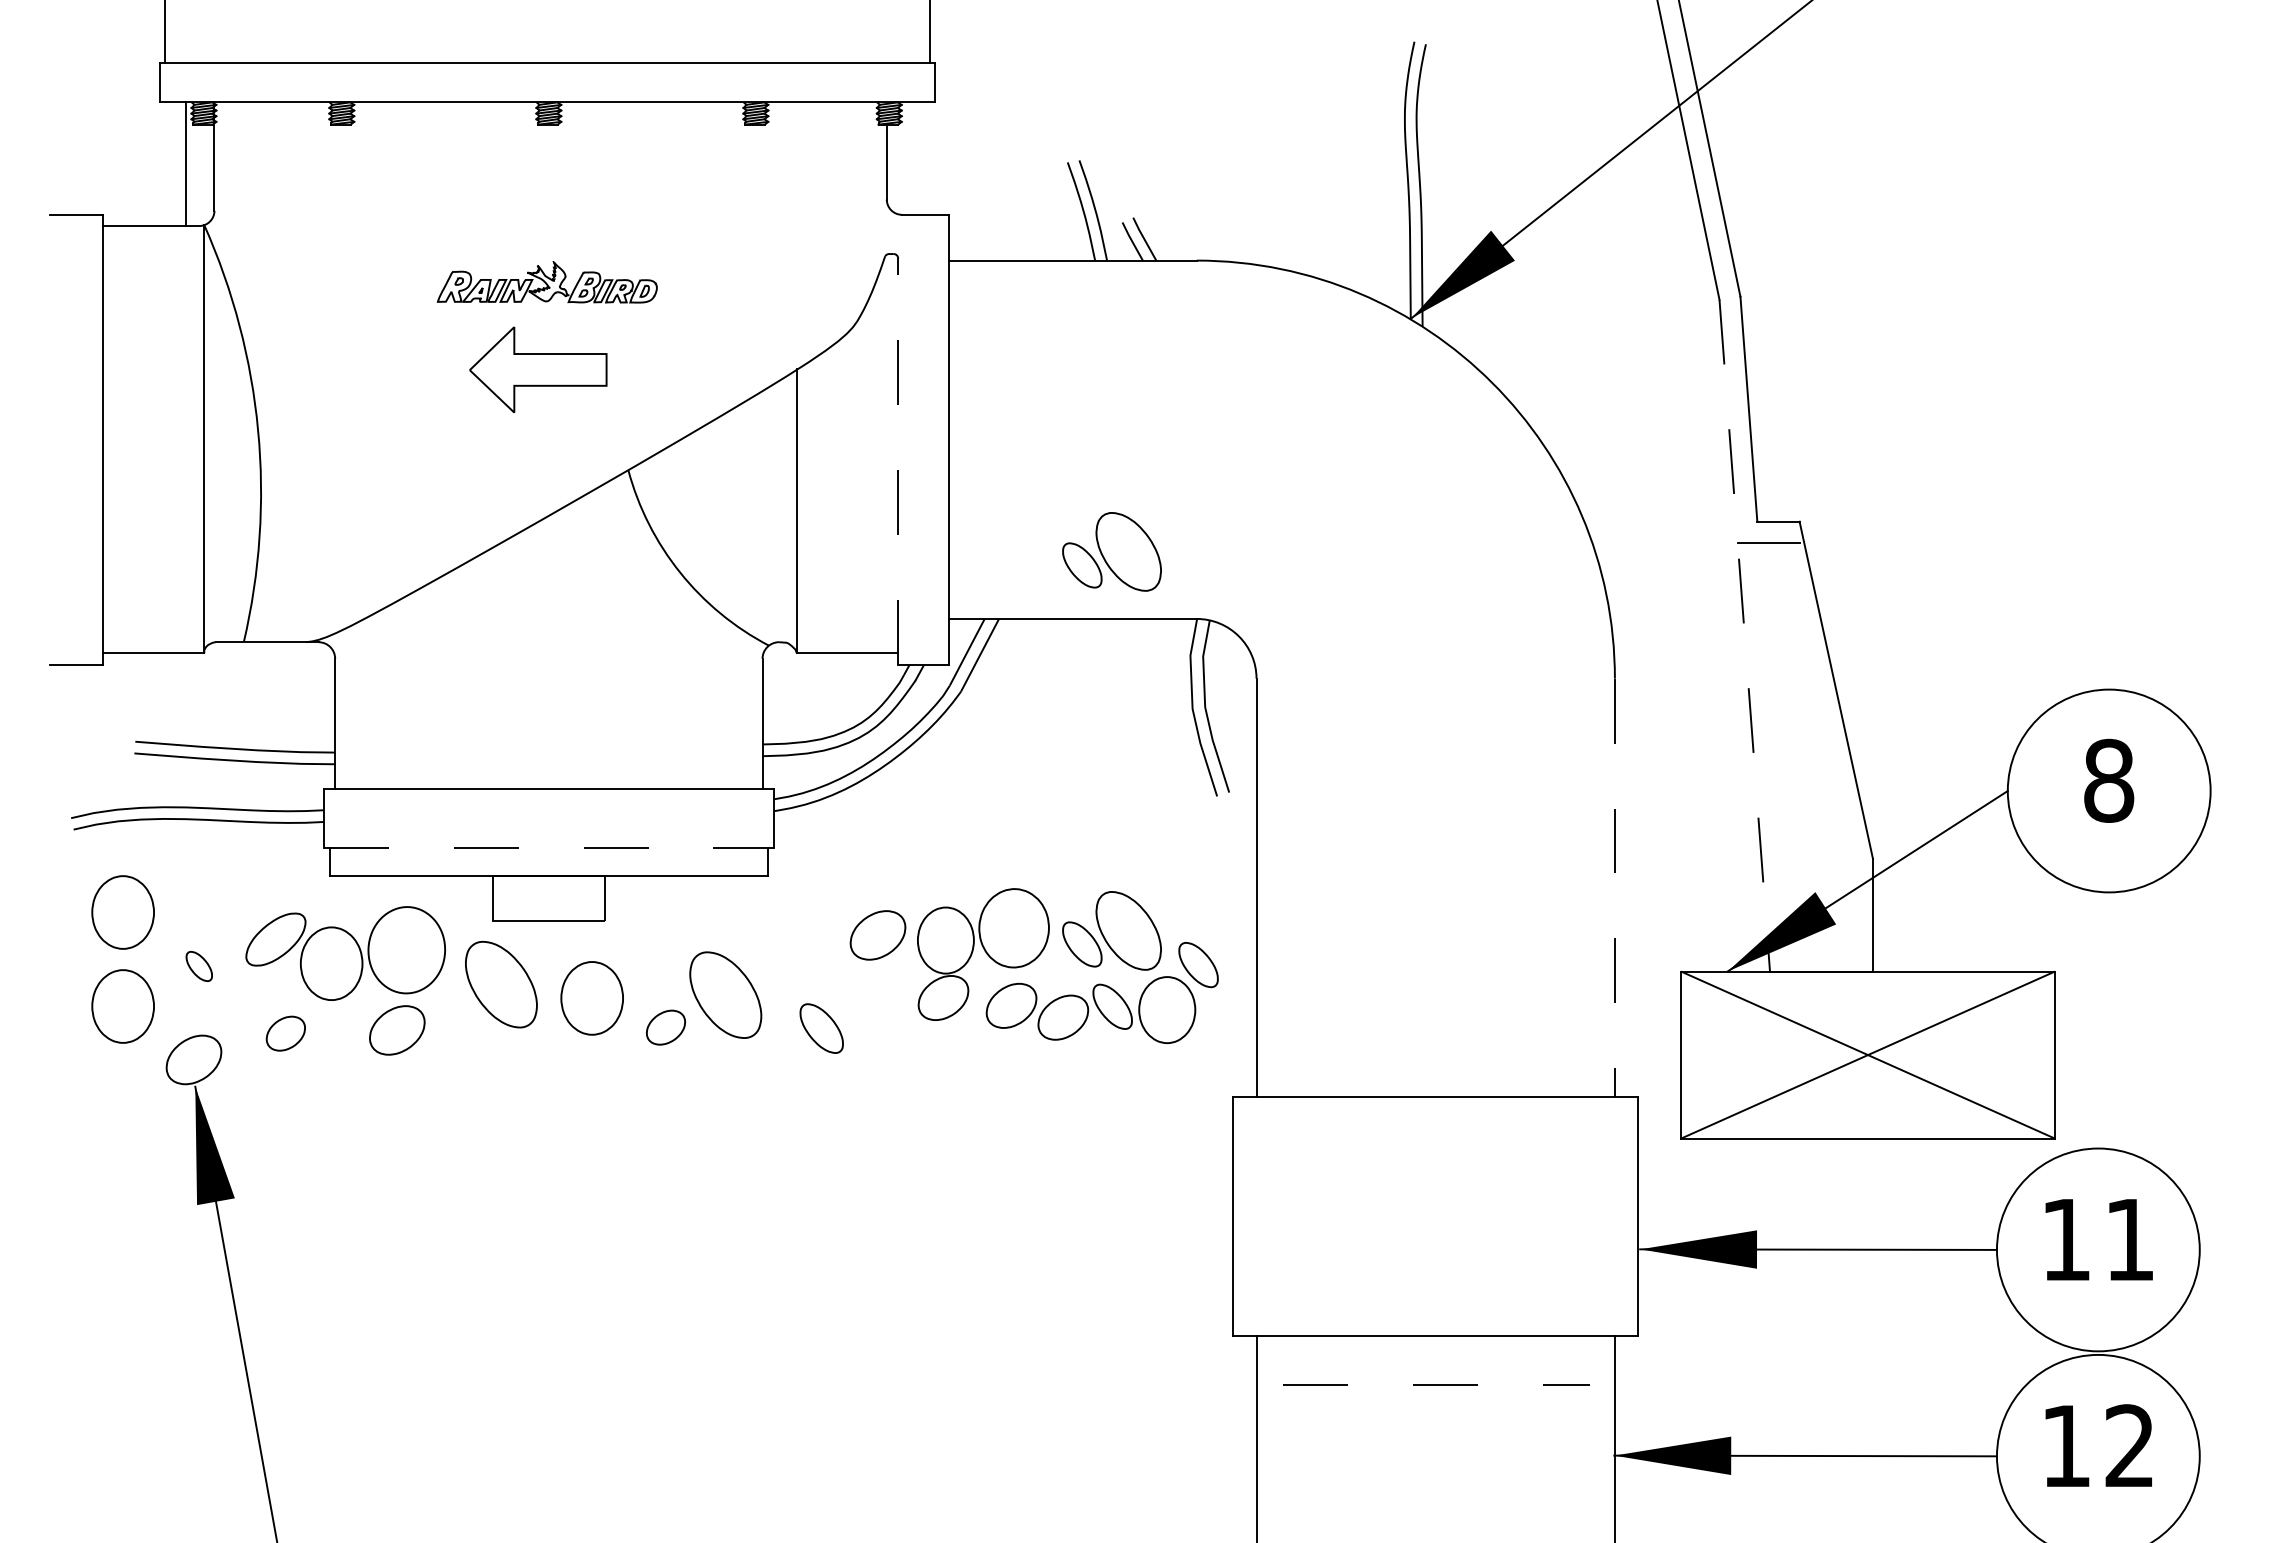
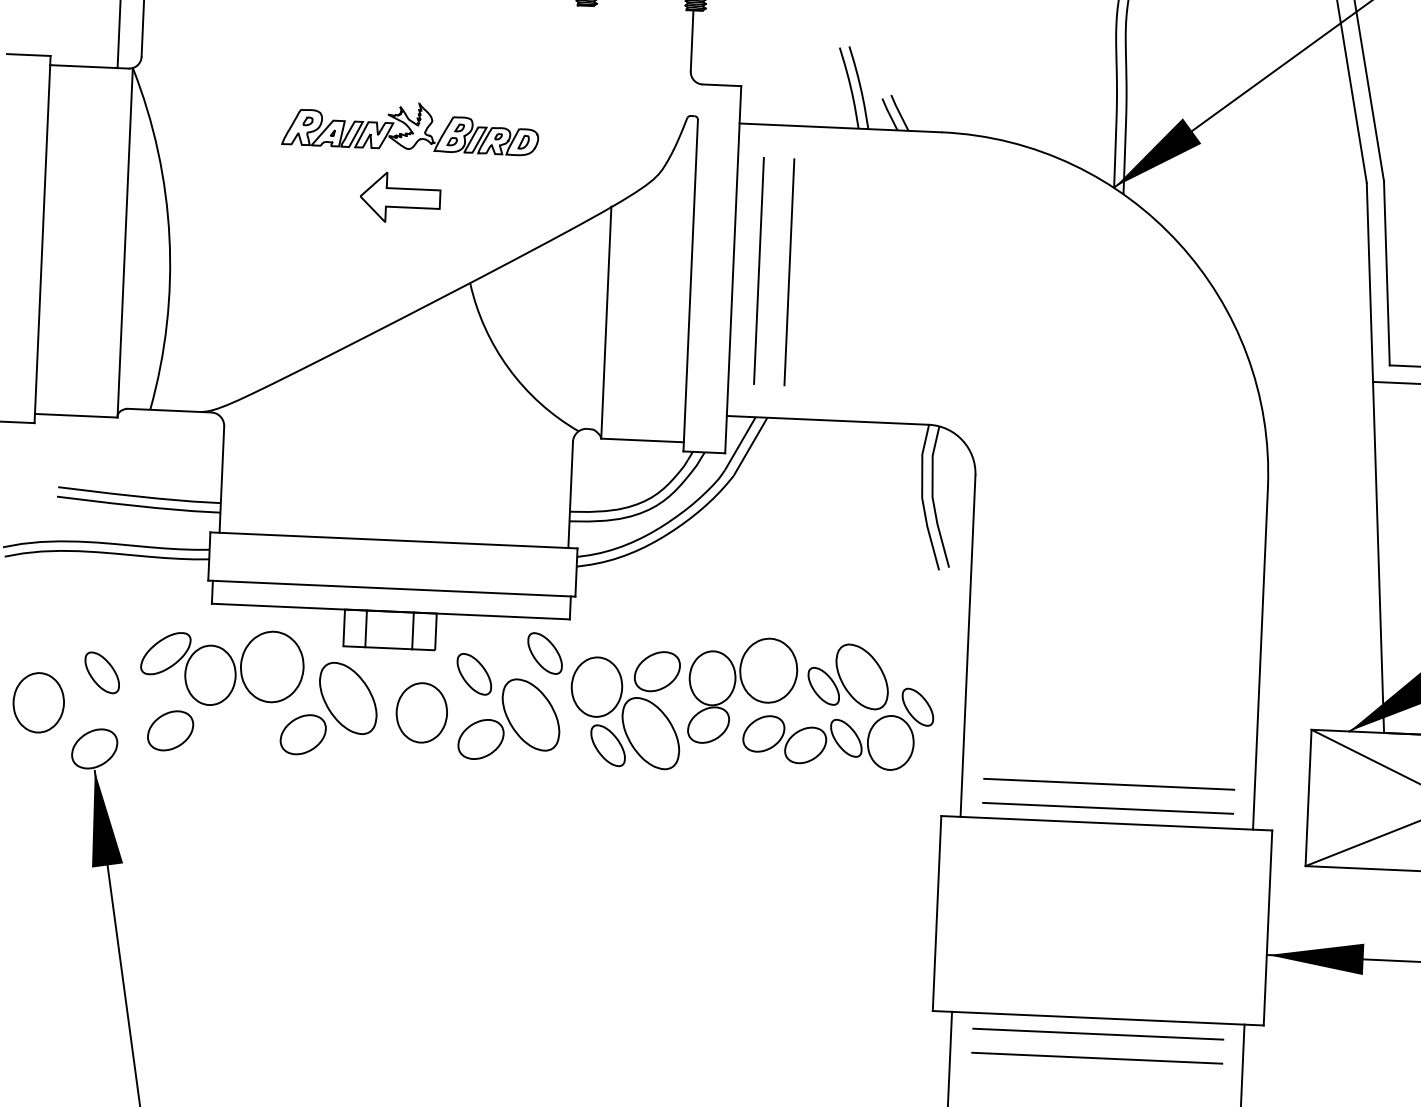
part: (547, 282) -> (410, 127), size x1.43
part: (538, 369) -> (400, 197), size x0.71
line: (980, 439) -> (758, 270), added
line: (1018, 439) -> (789, 271), added
line: (898, 461) -> (690, 285), dashed -> solid
part: (1111, 551) -> (861, 366), removed
line: (1744, 635) -> (1375, 457), dashed -> solid
line: (548, 848) -> (391, 589), dashed -> solid
line: (1614, 888) -> (1260, 659), dashed -> solid
line: (519, 898) -> (366, 628), added
line: (577, 898) -> (413, 630), added
part: (122, 912) -> (41, 626), removed
part: (739, 918) -> (544, 652), added
part: (654, 948) -> (474, 674), added
part: (199, 966) -> (102, 672), size x1.67
part: (841, 987) -> (625, 712), added
part: (665, 1027) -> (480, 739), size x1.43
part: (397, 1030) -> (303, 734), moved
part: (285, 1033) -> (170, 730), size x1.43
line: (1436, 1049) -> (1109, 784), added
line: (1436, 1078) -> (1108, 808), added
line: (1436, 1355) -> (1098, 1034), added
line: (1437, 1384) -> (1097, 1058), dashed -> solid

